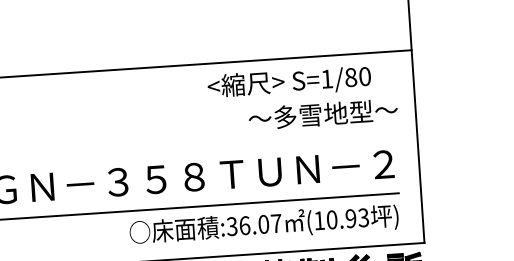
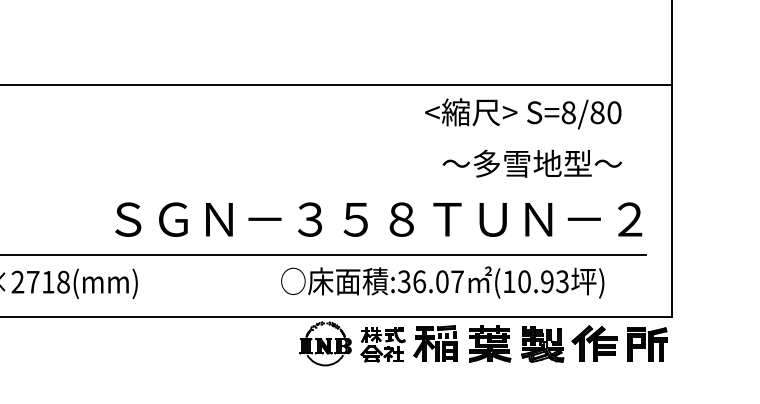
text: (326, 78) -> (568, 112), S=1/80 -> S=8/80
text: (323, 114) -> (532, 163), moved
text: (263, 225) -> (442, 282), moved

